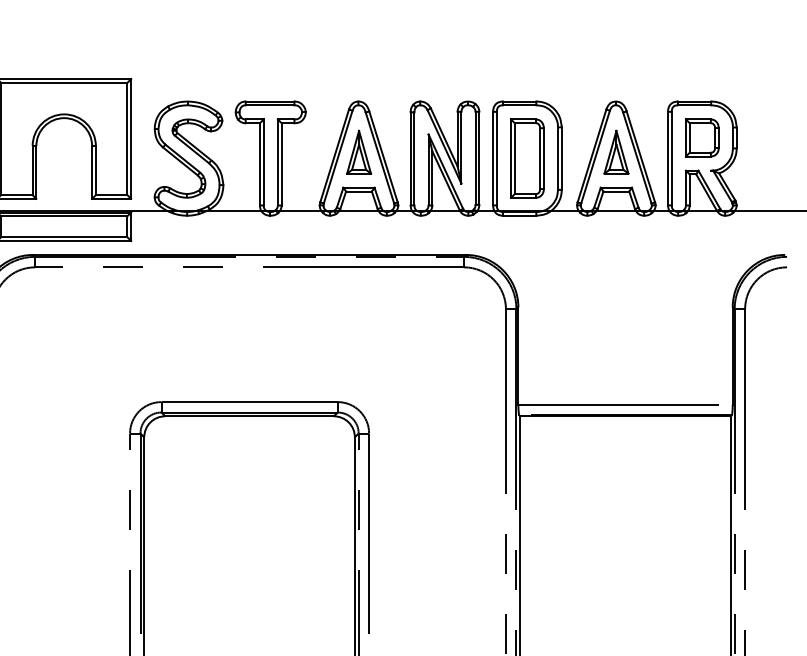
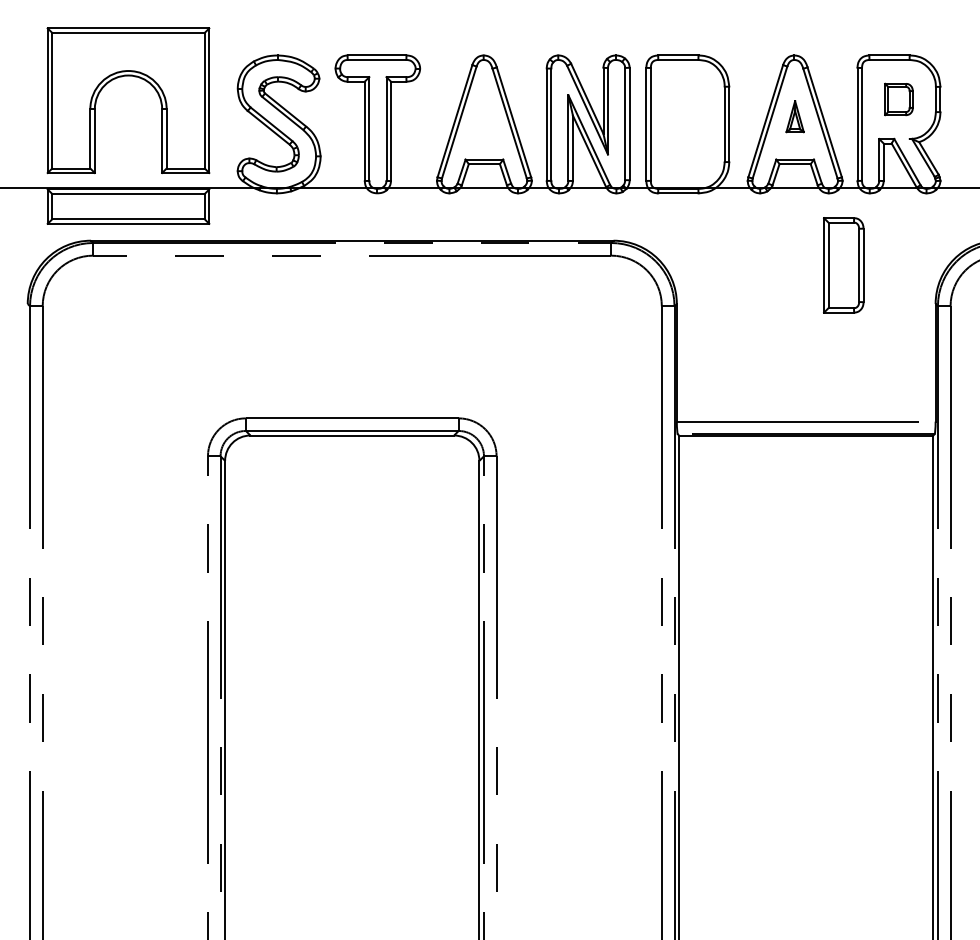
part: (701, 138) -> (898, 99), size x0.7
part: (359, 152) -> (484, 116), removed
part: (615, 152) -> (794, 116), size x0.6
part: (527, 158) -> (843, 265), moved

